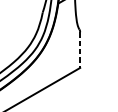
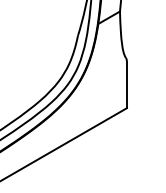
line: (79, 50) -> (126, 85), dashed -> solid

